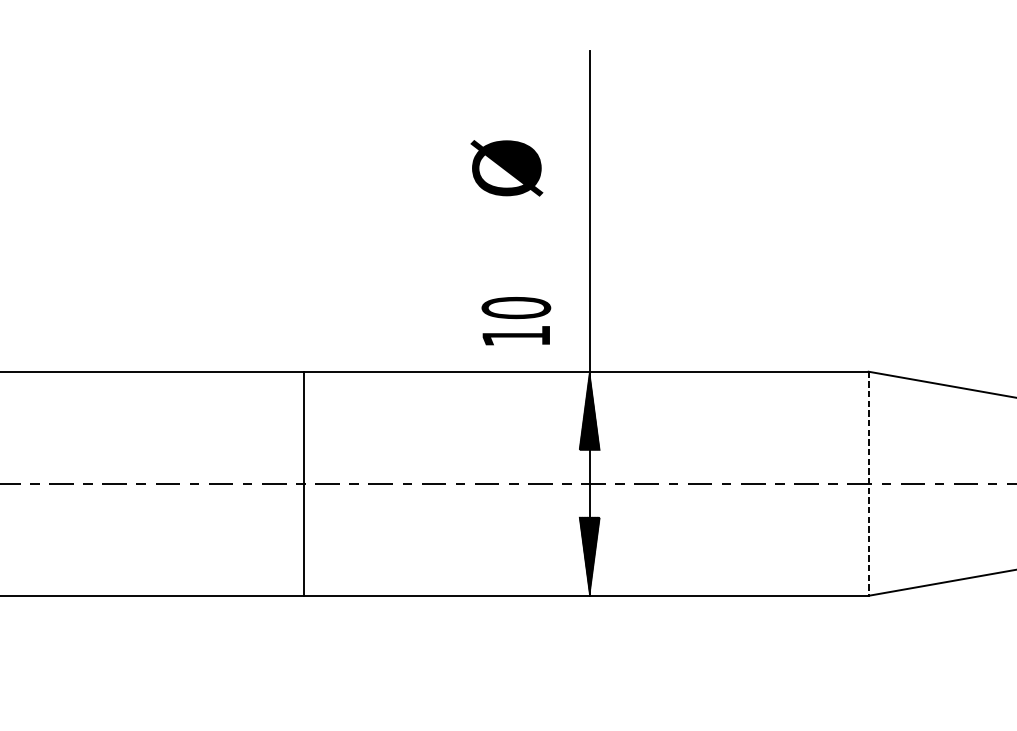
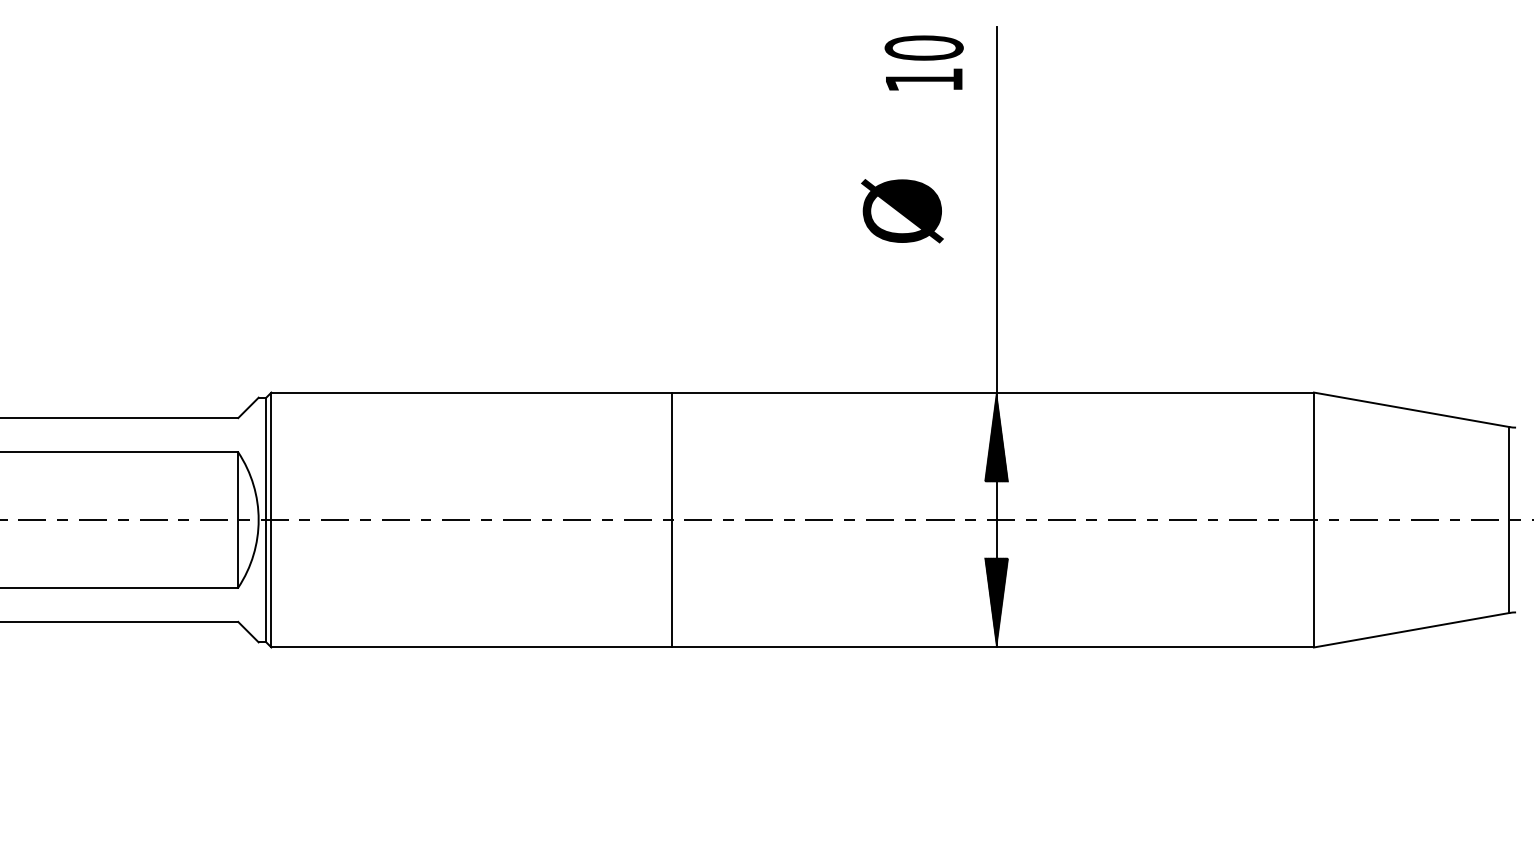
text: (506, 168) -> (902, 211), moved
text: (515, 320) -> (923, 62), moved
line: (868, 484) -> (1313, 520), dashed -> solid

